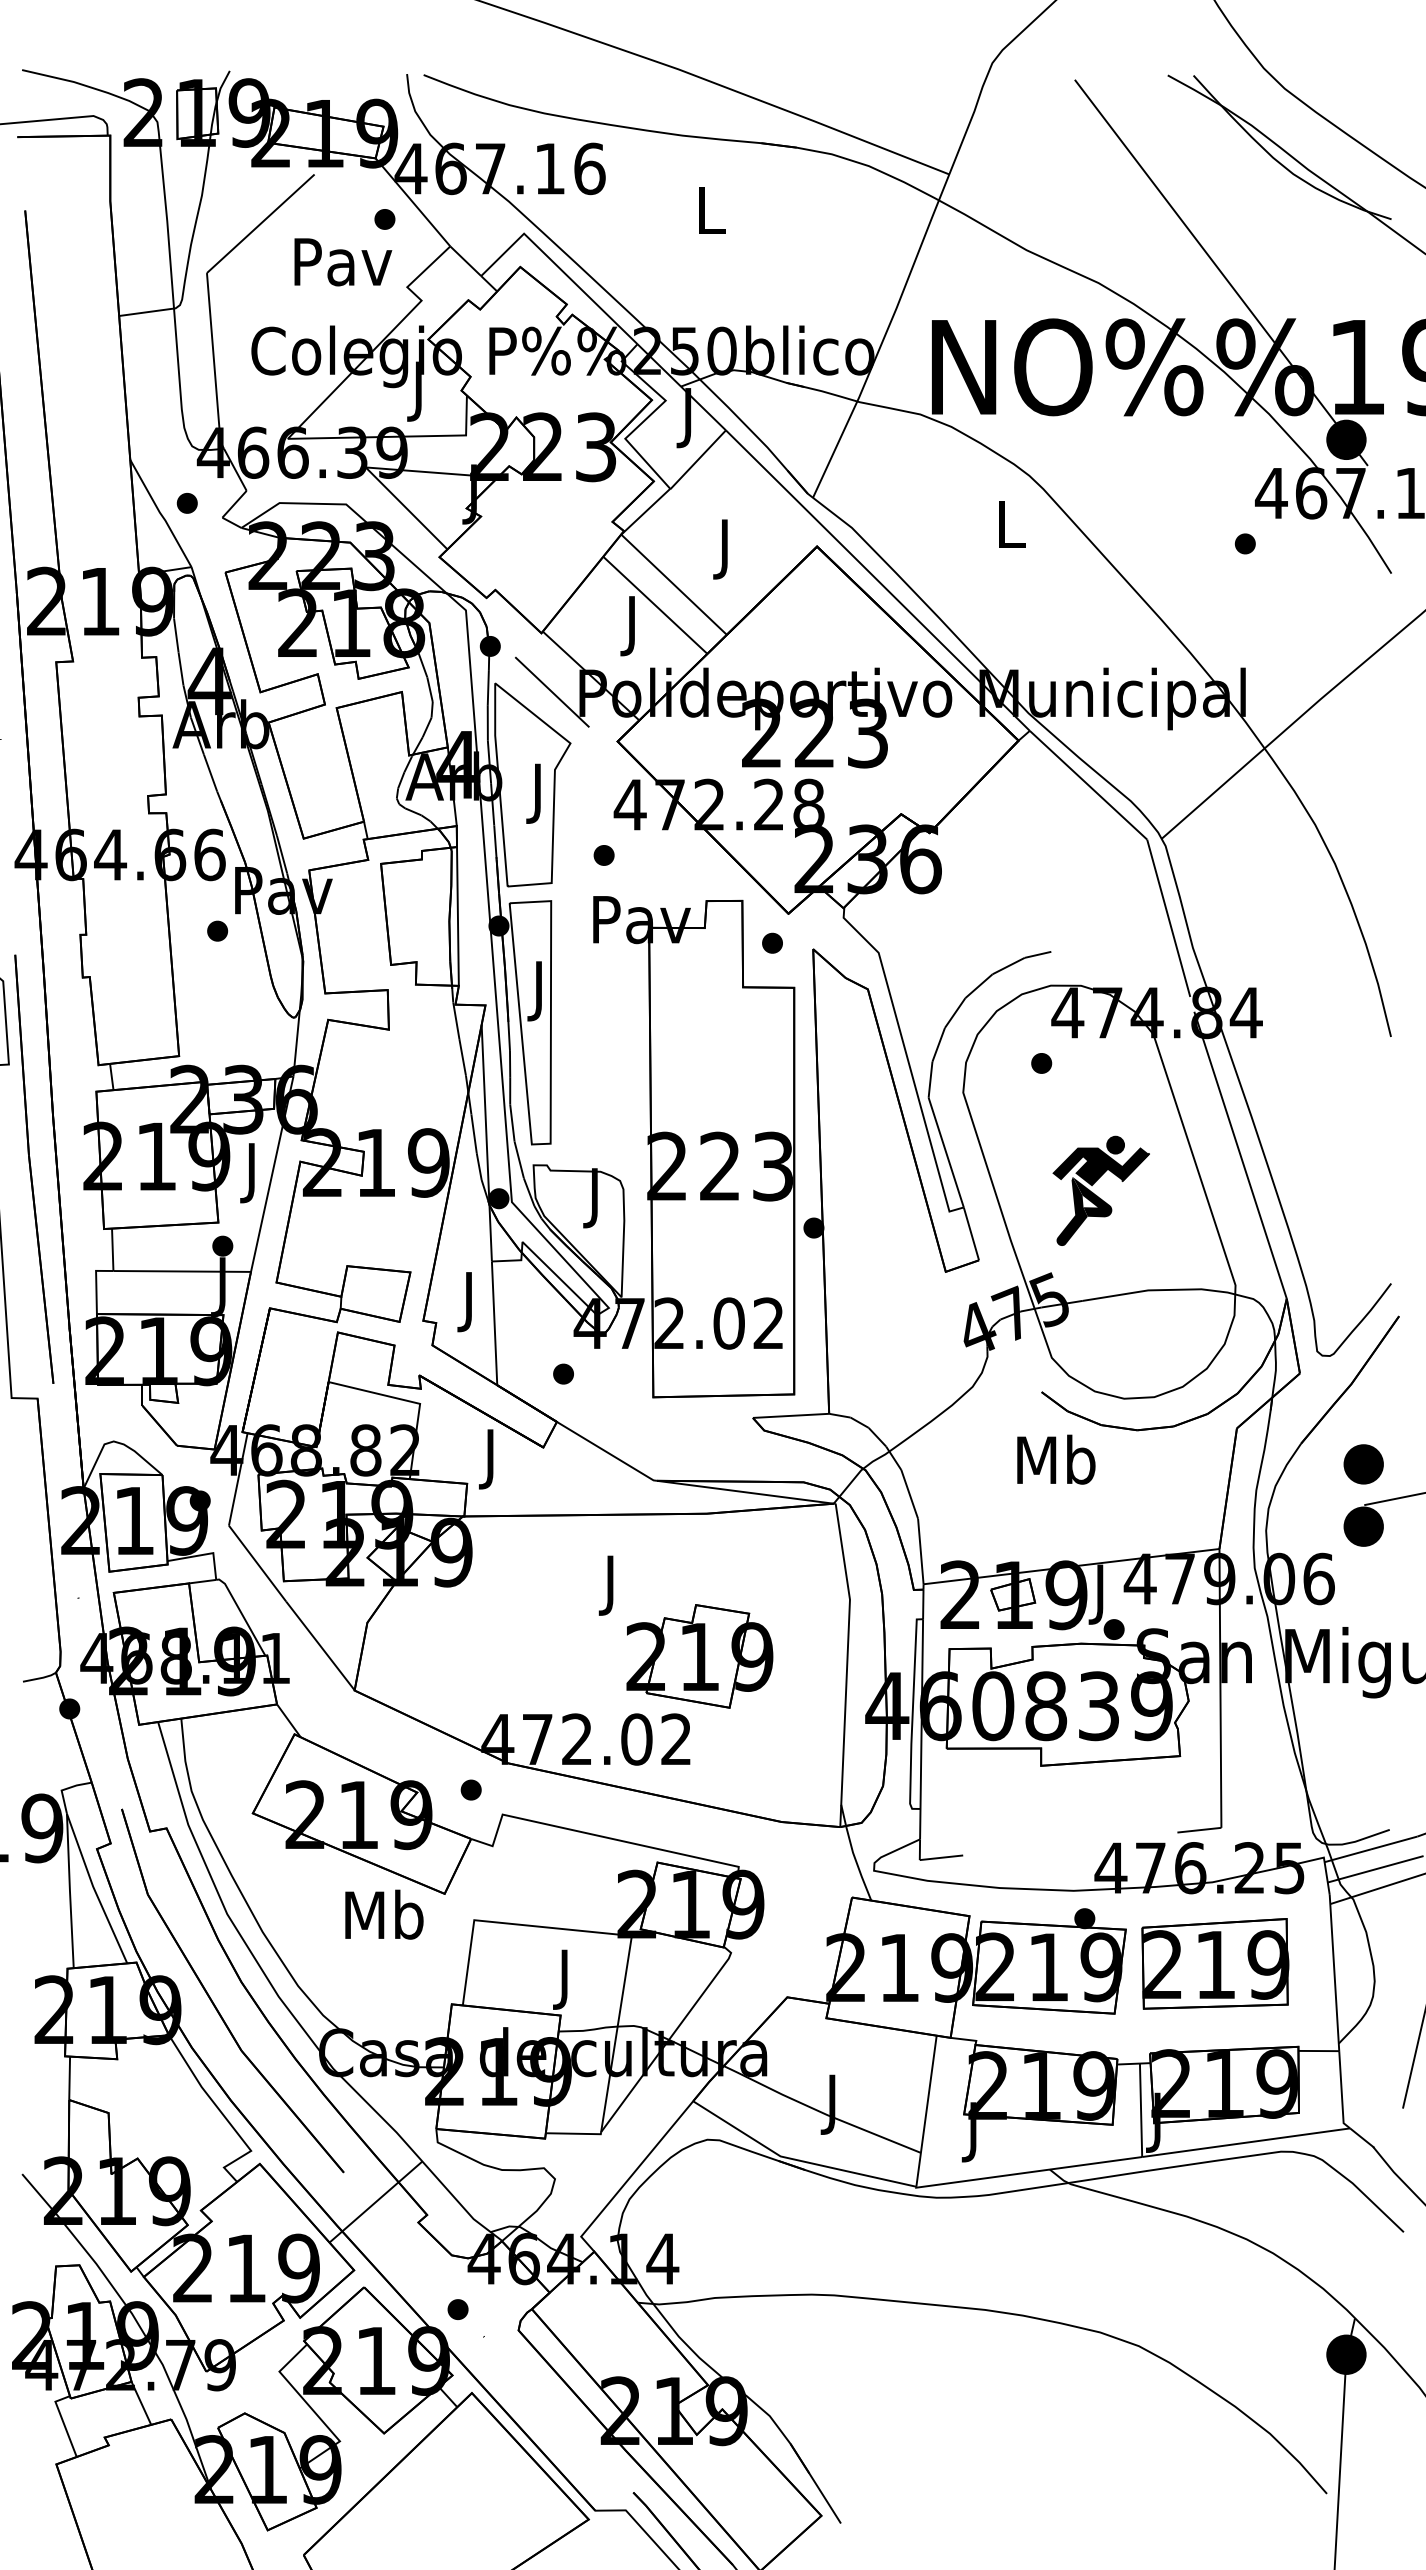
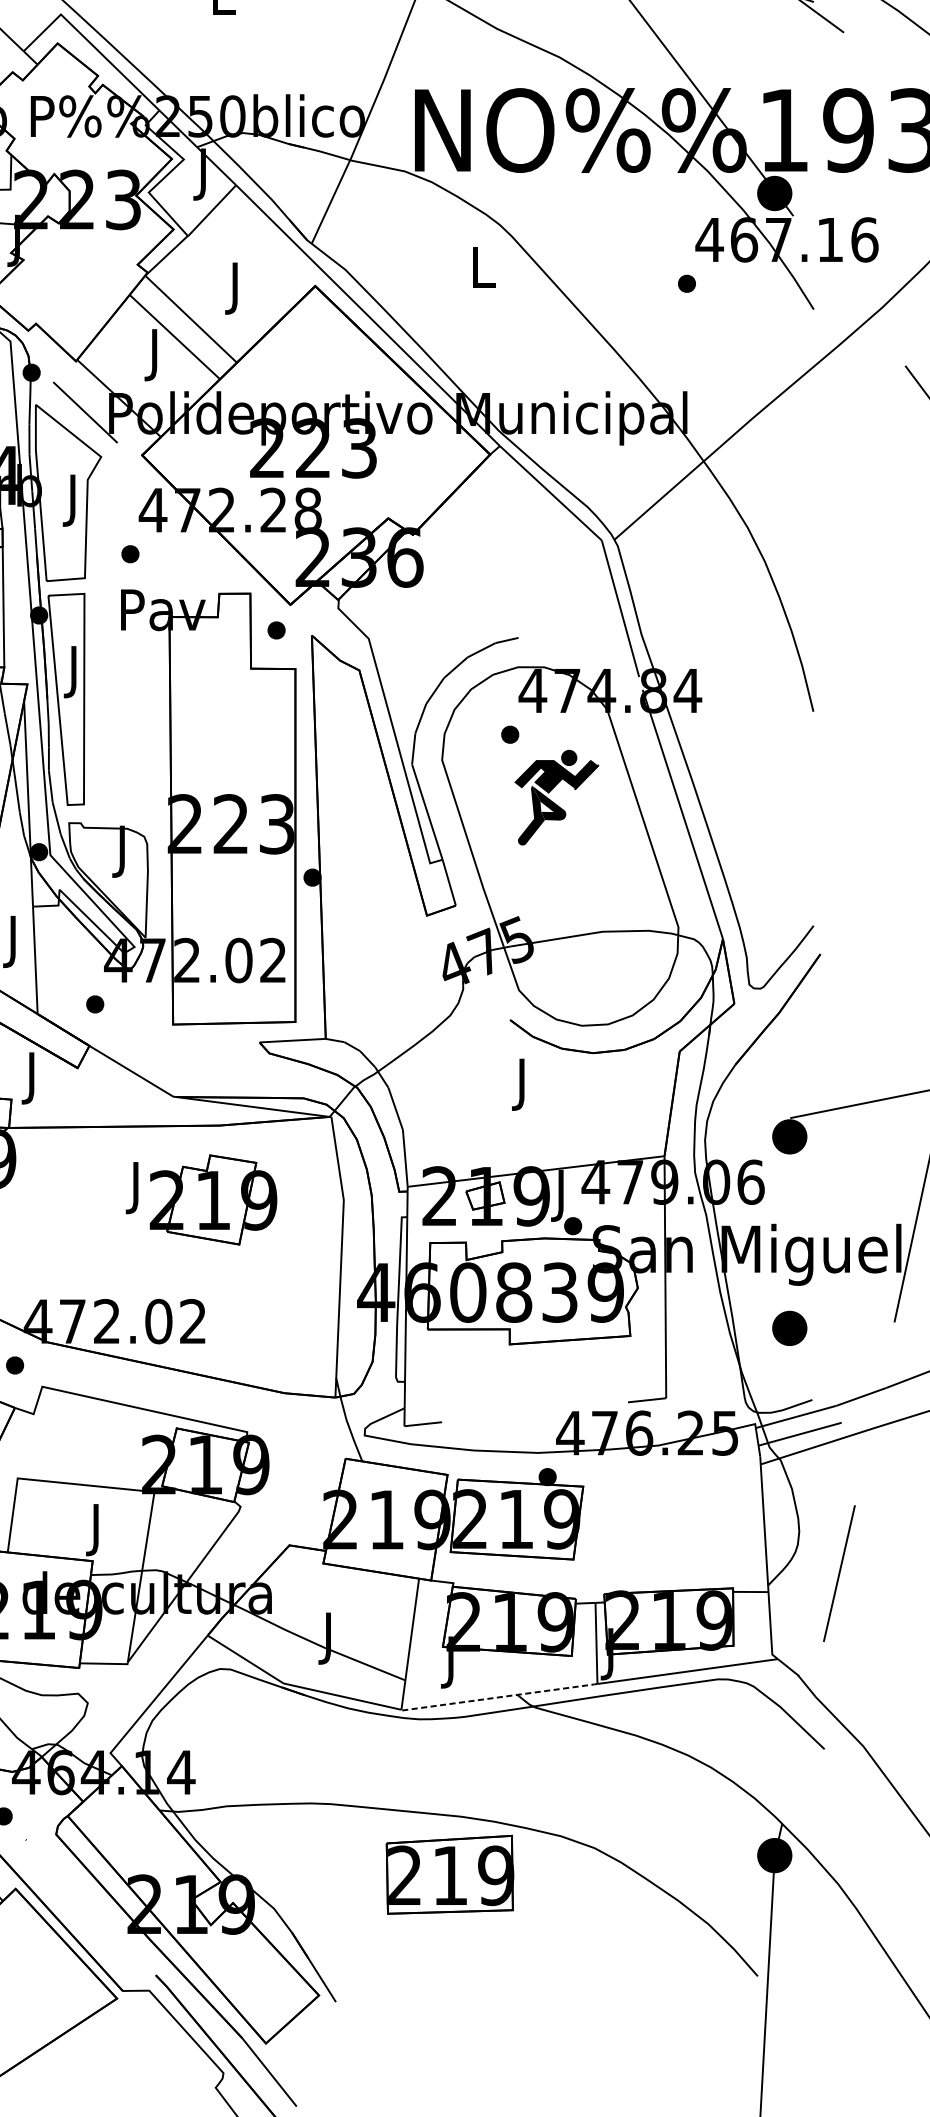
part: (1100, 1190) -> (556, 797), moved
part: (1363, 1464) -> (789, 1328), moved
text: (1056, 1465) -> (523, 1083), Mb -> J
part: (699, 1656) -> (213, 1200), moved
part: (1215, 1963) -> (450, 1874), moved
line: (1028, 2172) -> (498, 1697), solid -> dashed

